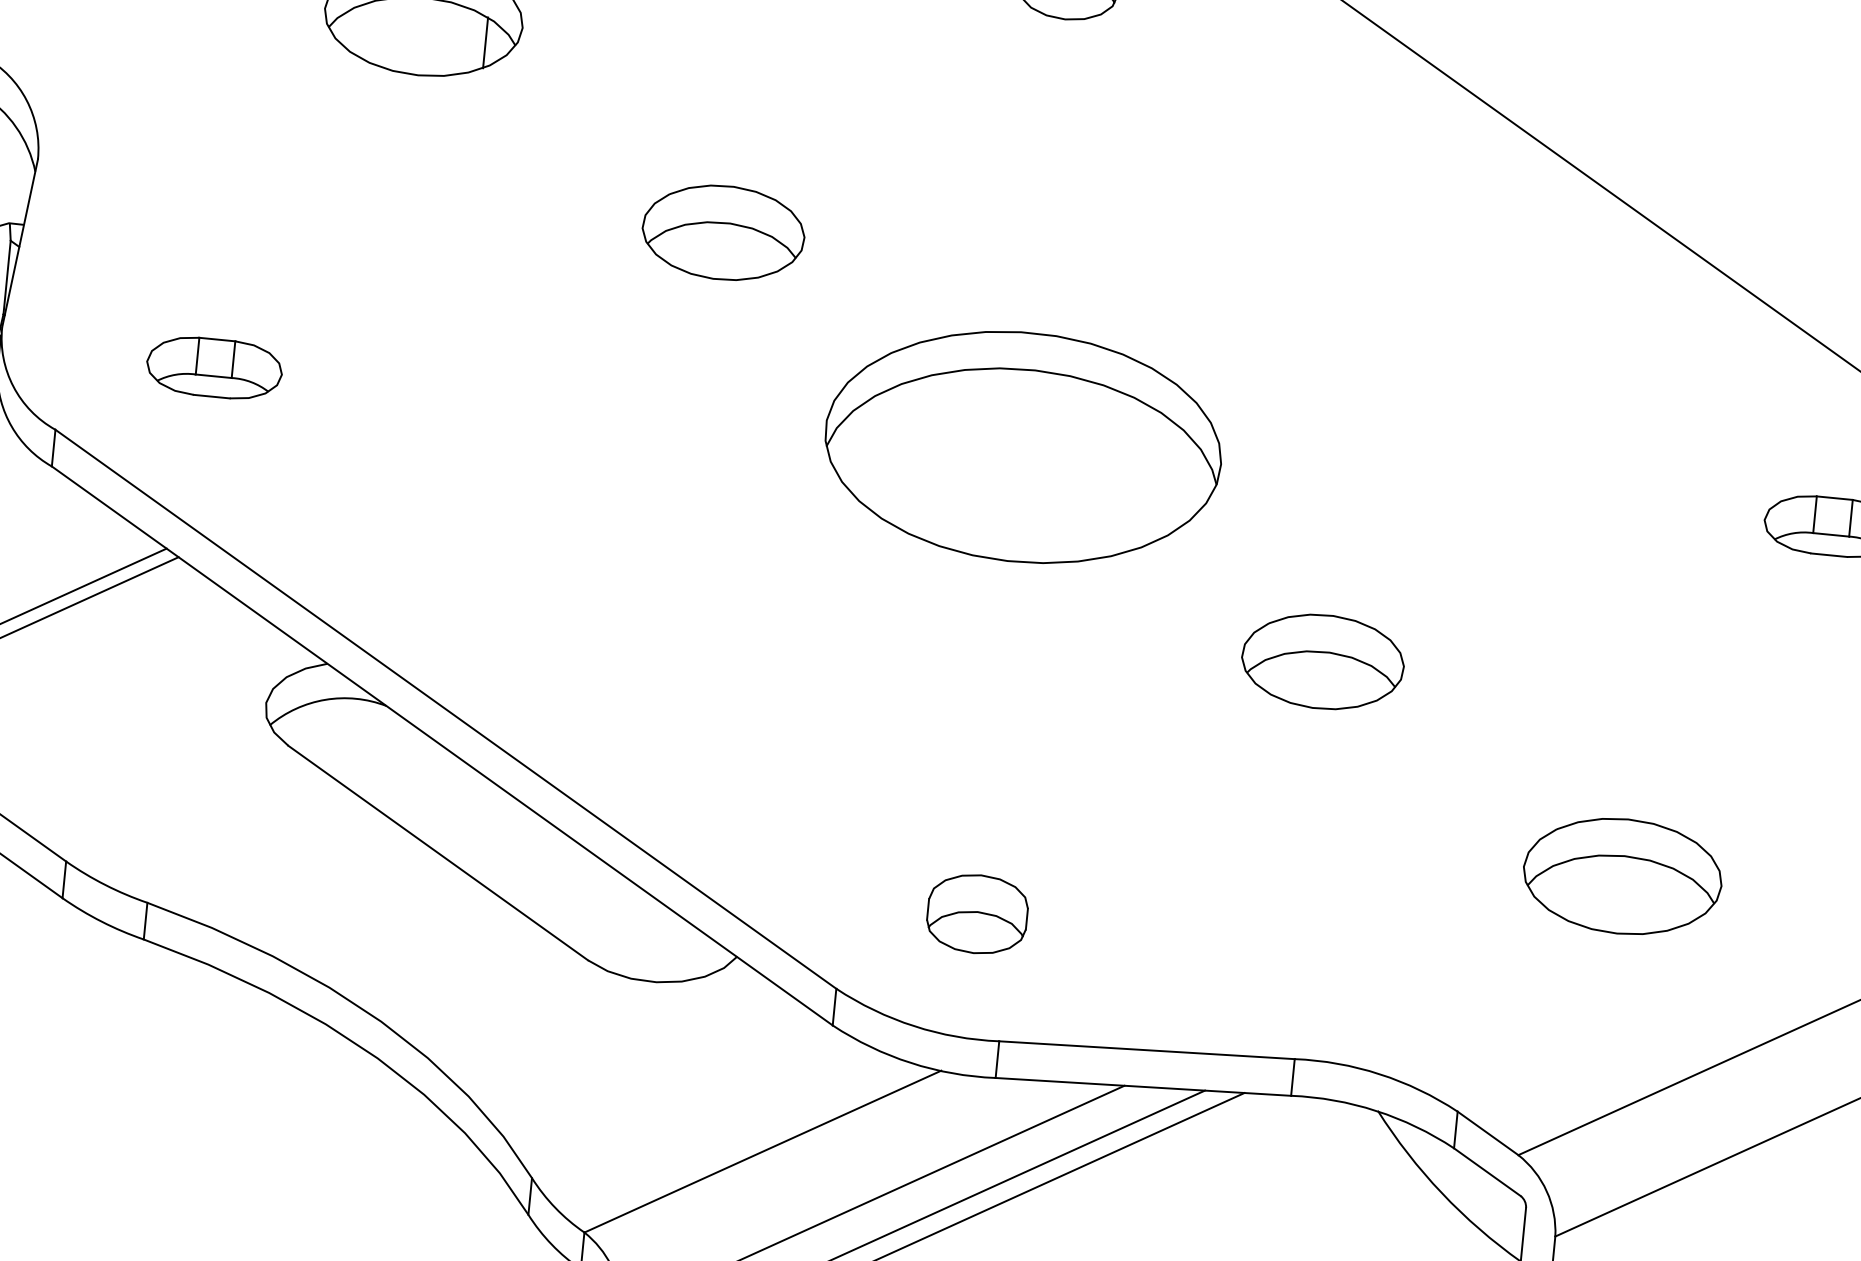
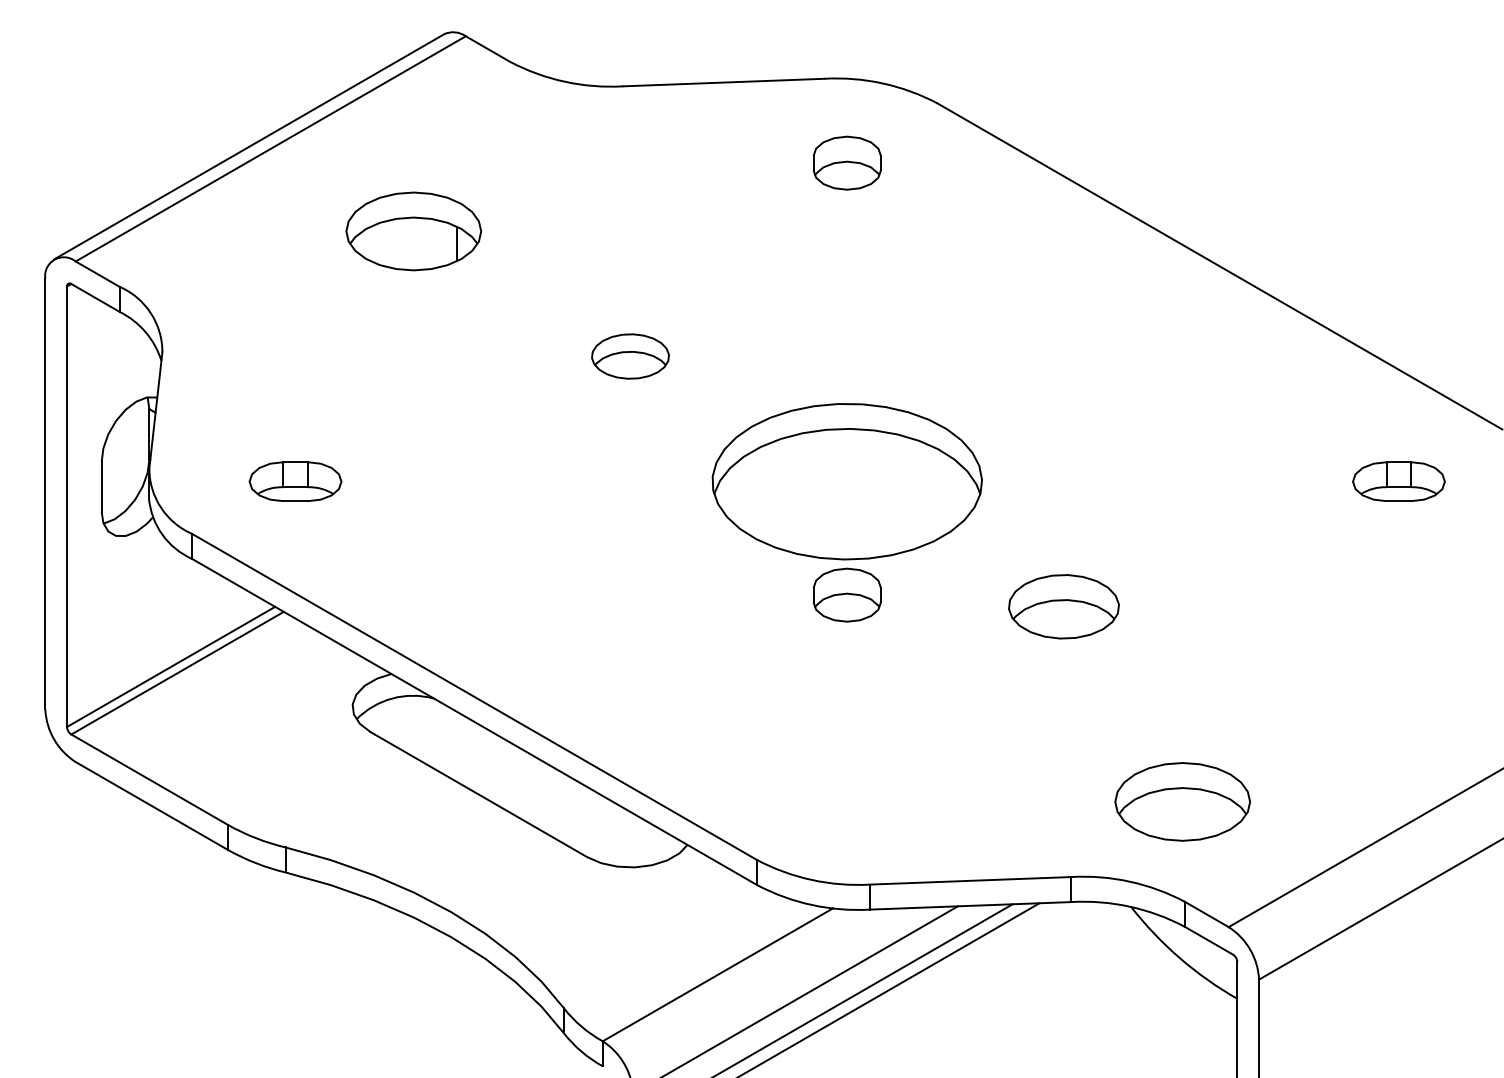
part: (723, 232) -> (630, 356), size x0.7
part: (1622, 875) -> (1182, 801), moved
part: (976, 913) -> (846, 594), moved

